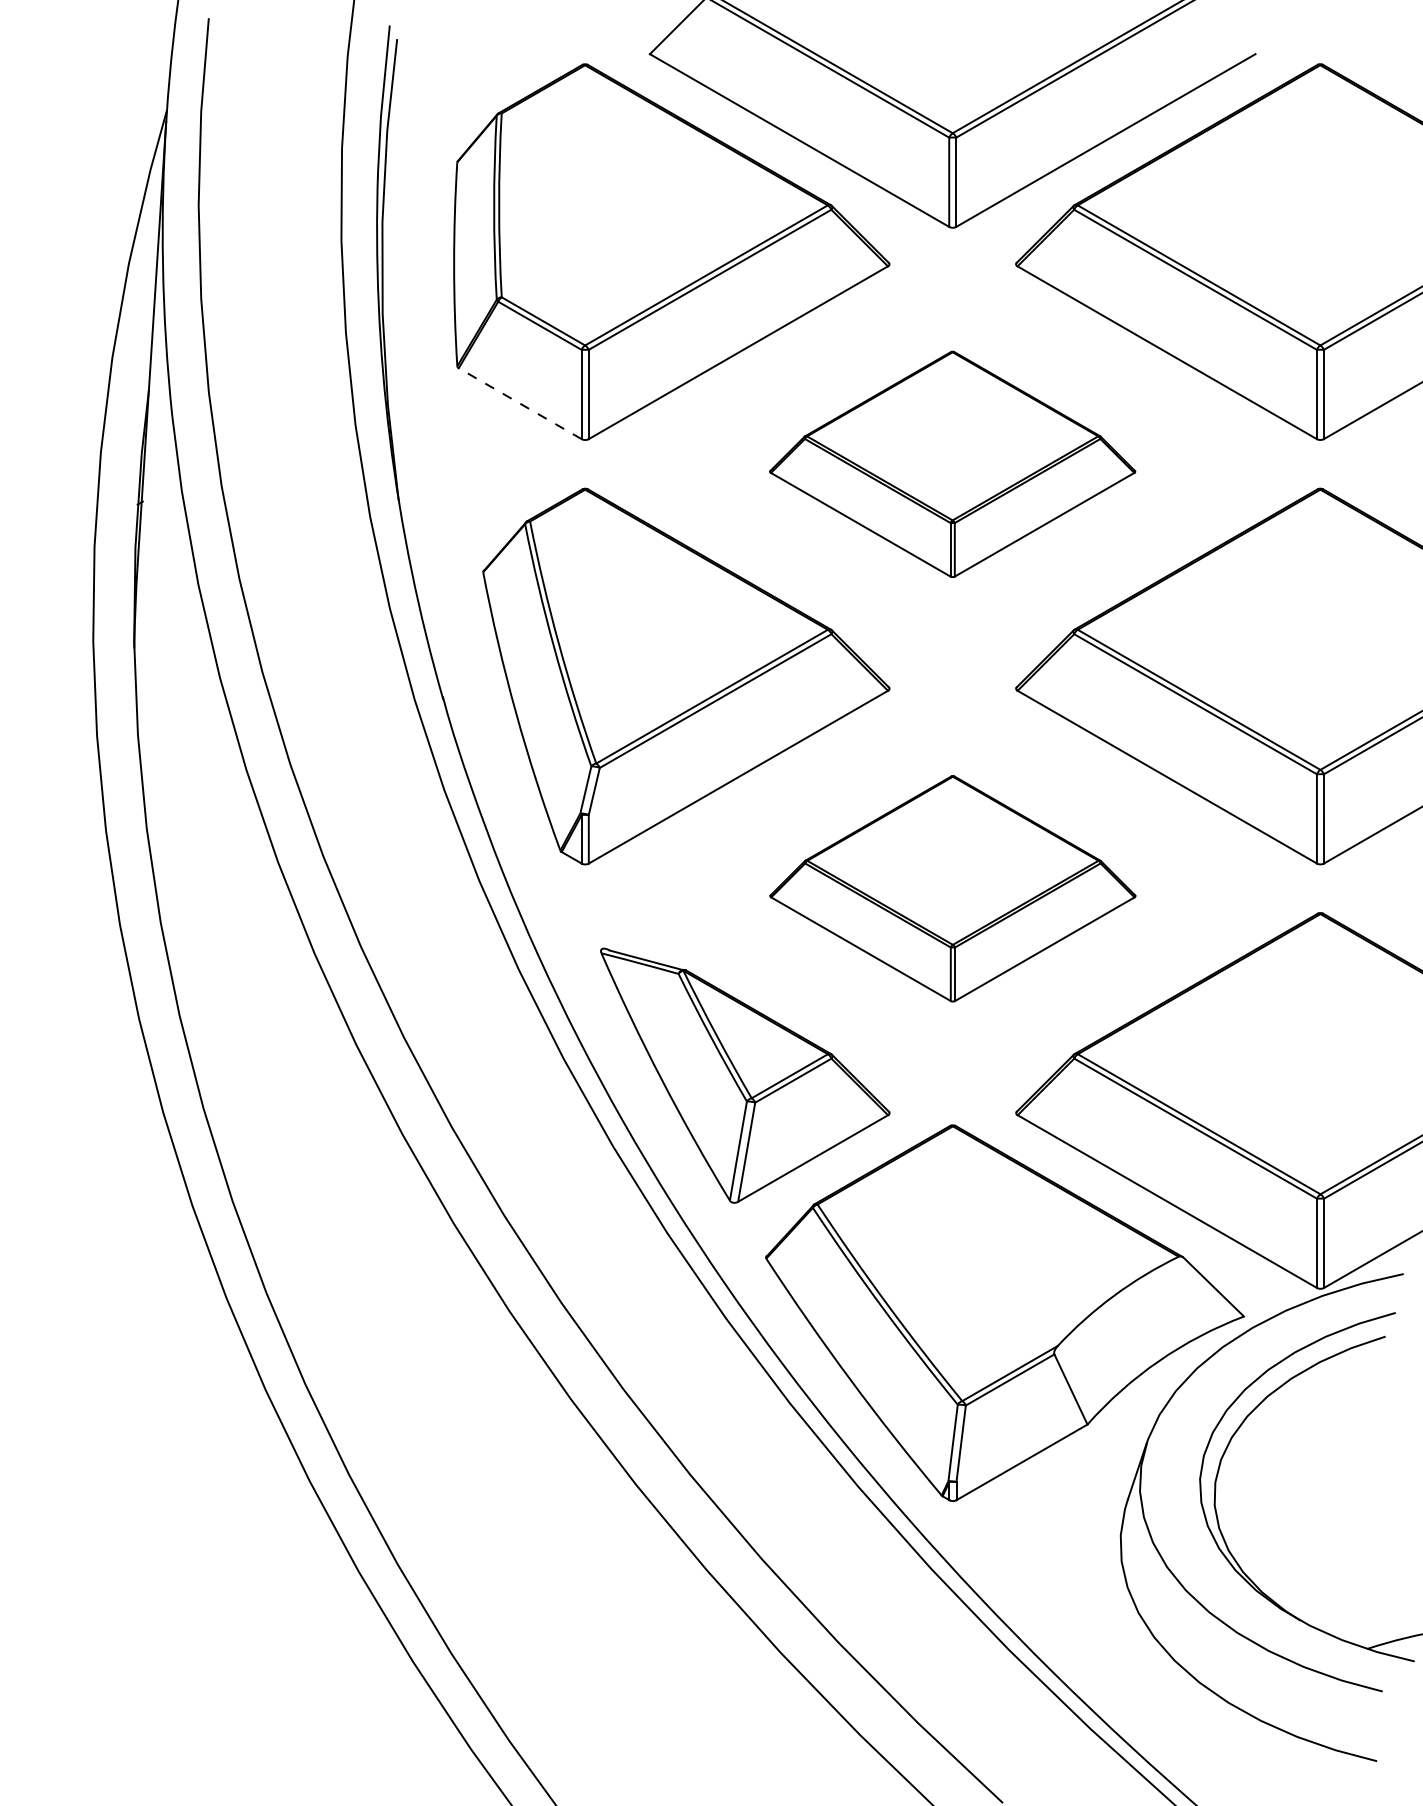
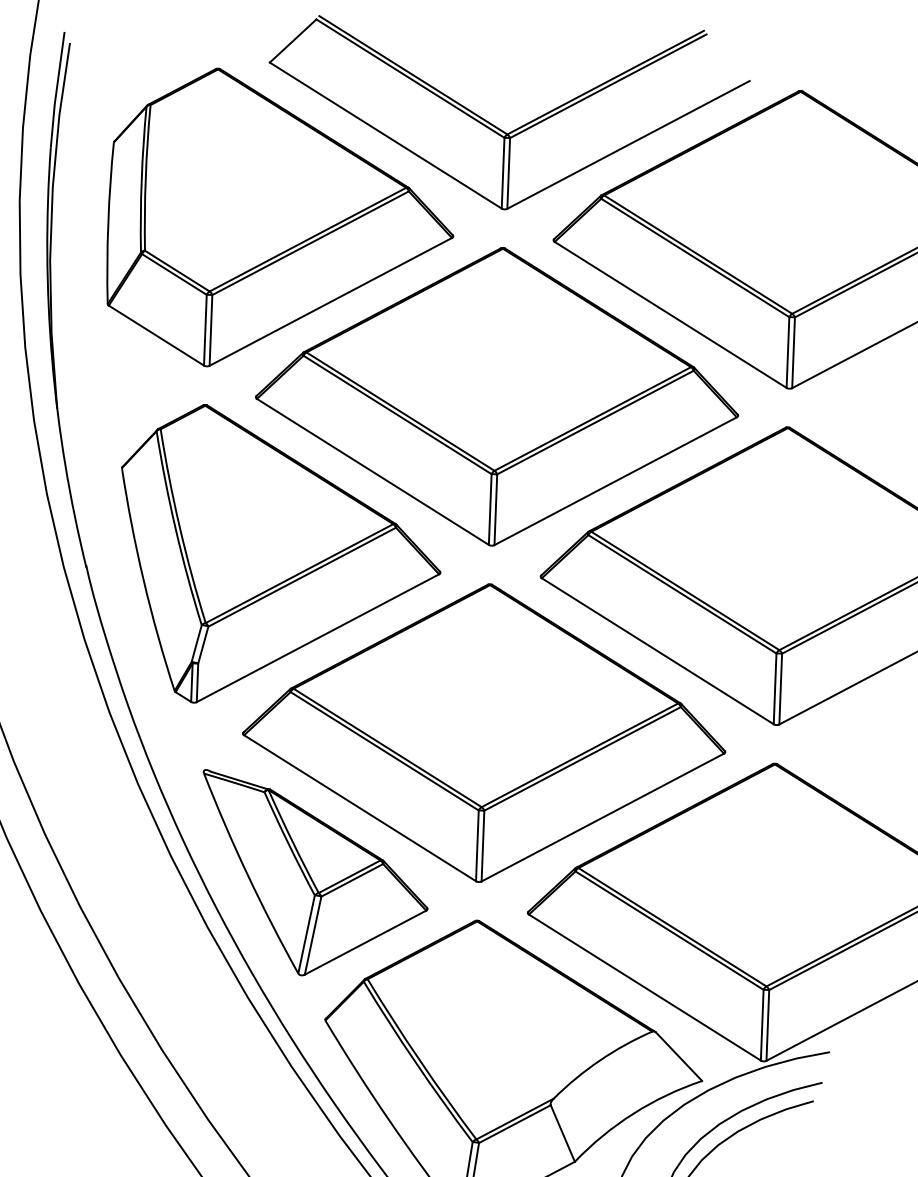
line: (520, 403) -> (156, 335), dashed -> solid
part: (952, 464) -> (497, 396), size x1.67
part: (952, 888) -> (484, 732), size x1.67

